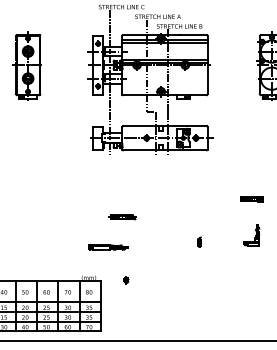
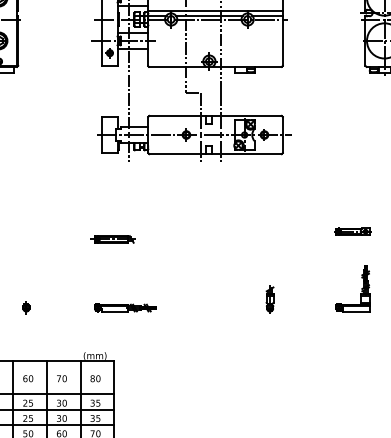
part: (122, 217) -> (113, 239), moved
part: (251, 235) -> (352, 288), size x1.43
part: (199, 241) -> (269, 298), size x1.67
part: (126, 280) -> (26, 307), moved

